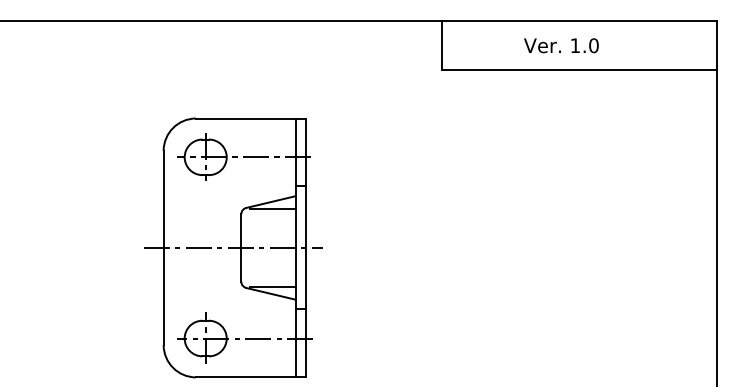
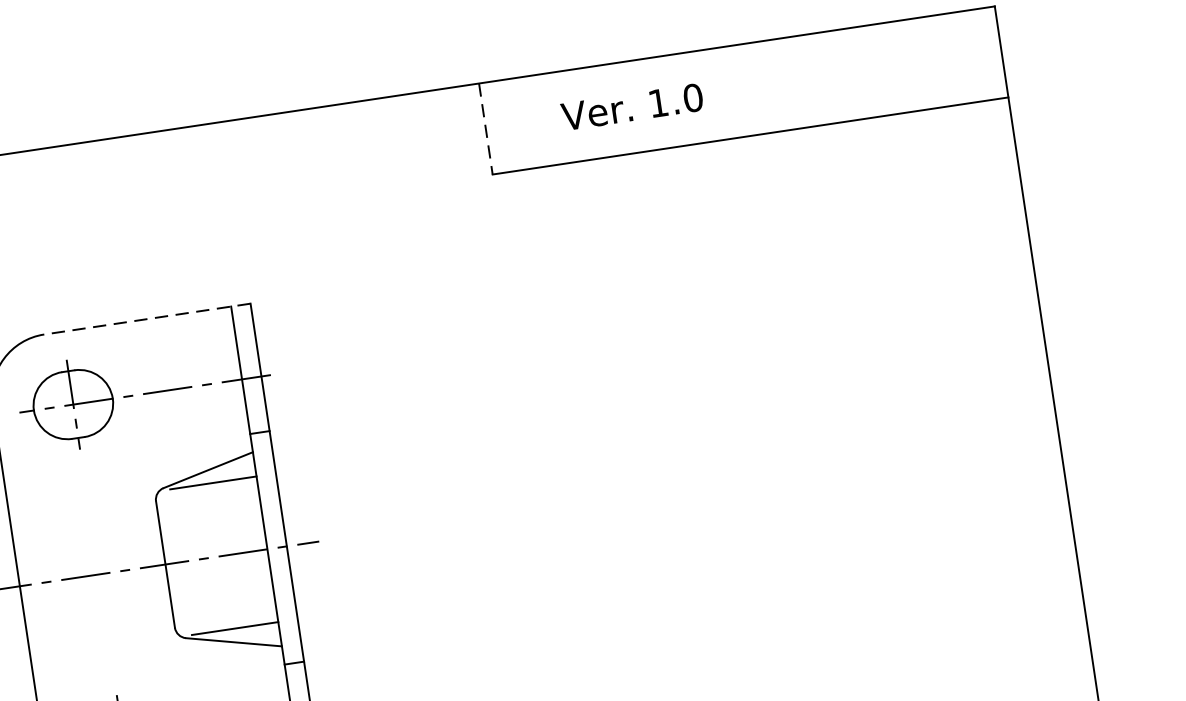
text: (561, 45) -> (632, 106), moved
line: (442, 46) -> (486, 130), solid -> dashed
line: (250, 118) -> (146, 319), solid -> dashed

